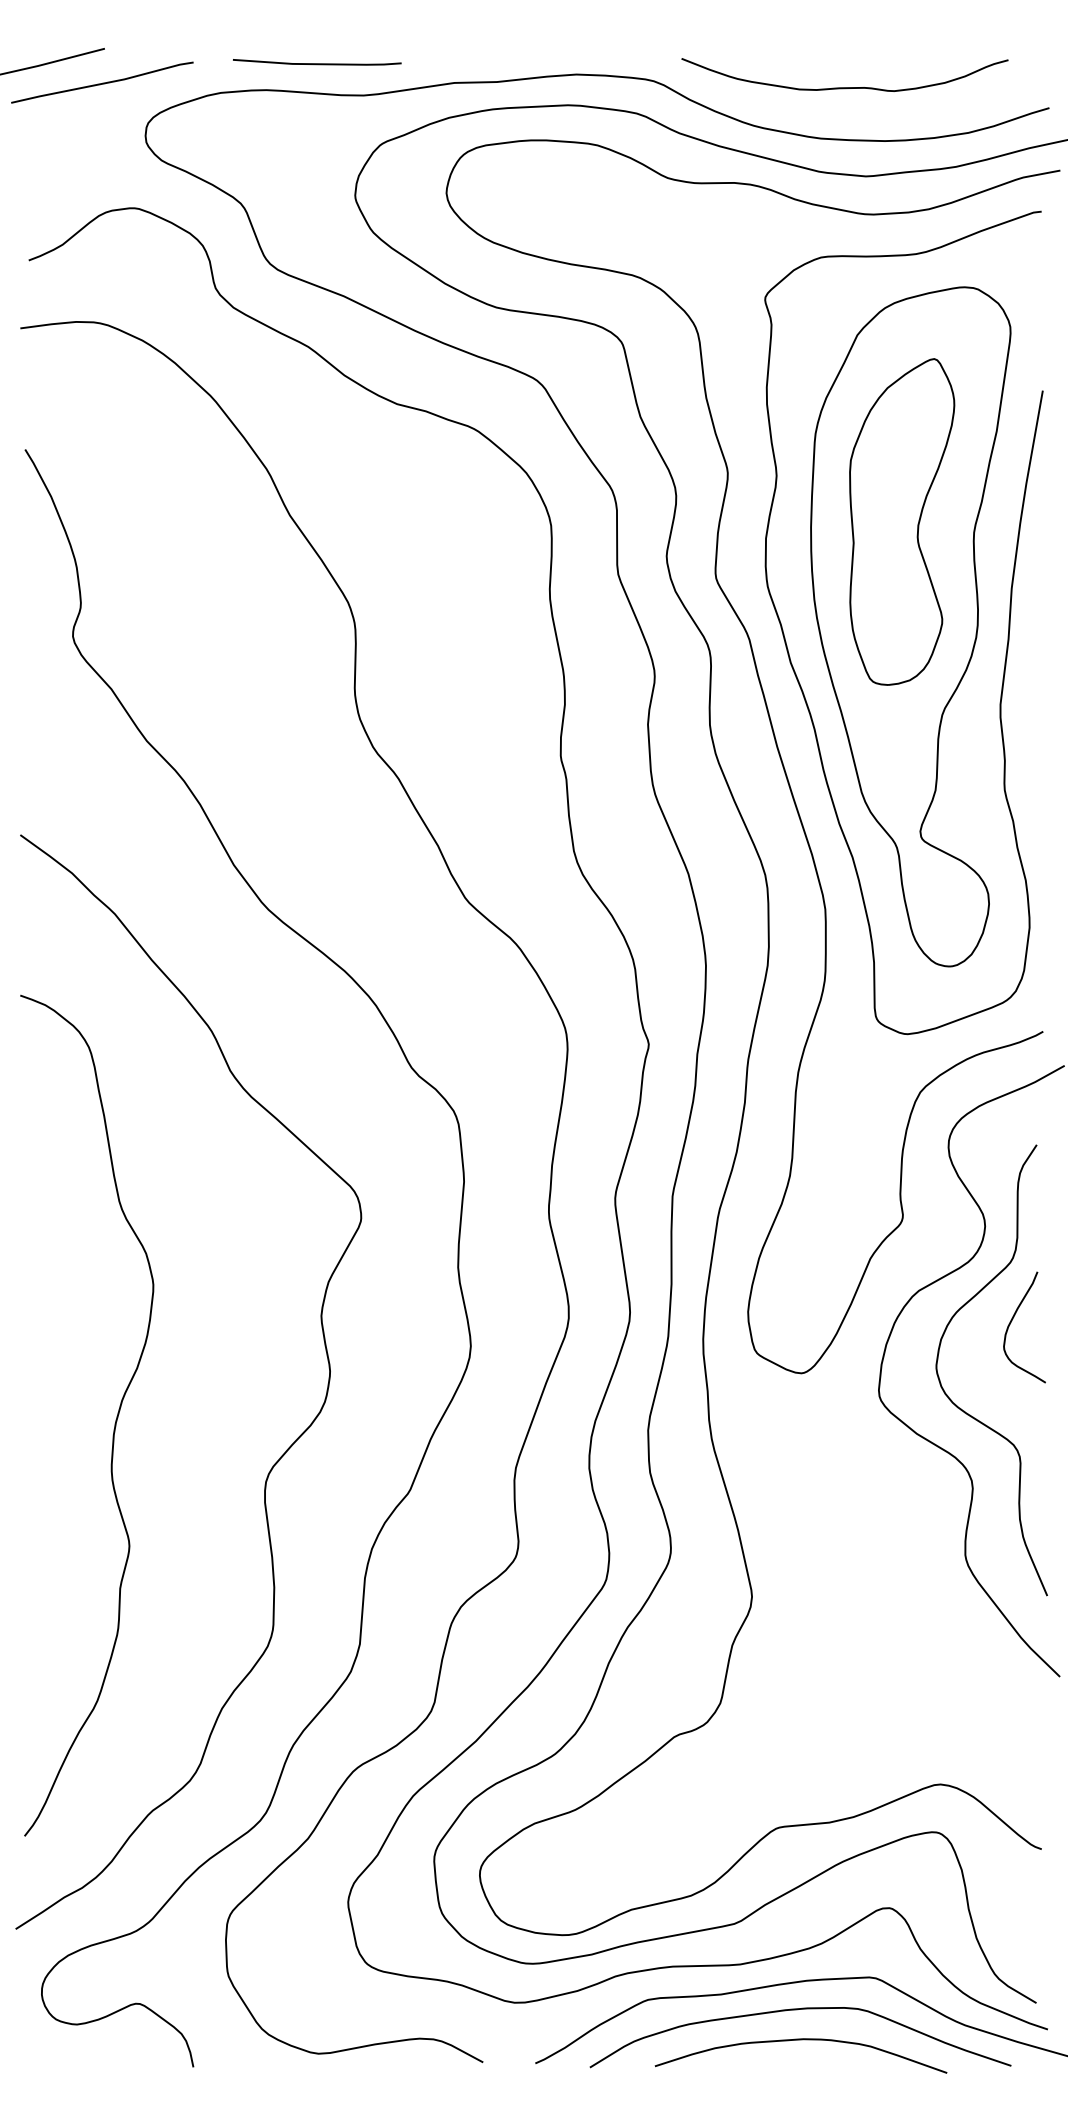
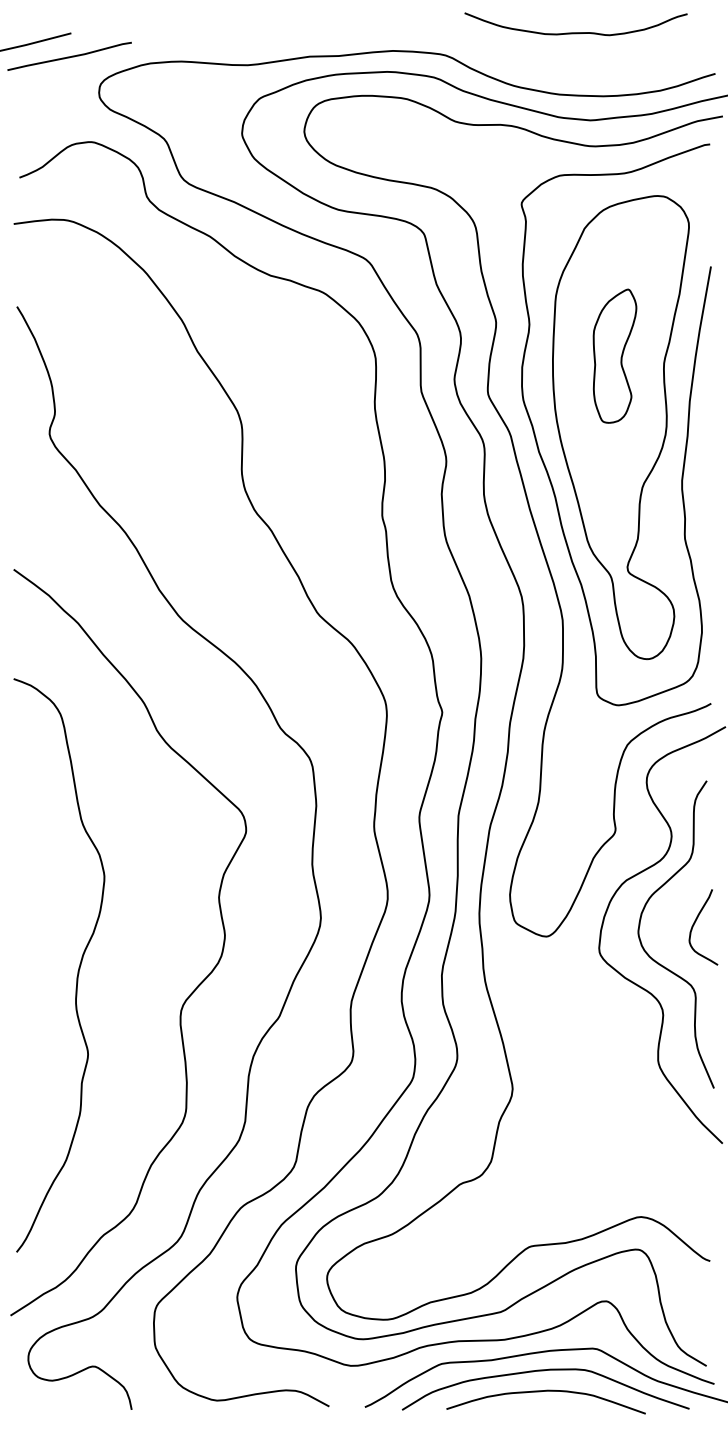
line: (316, 63) -> (215, 43), removed
curve: (844, 87) -> (575, 32), moved
part: (901, 522) -> (614, 356), size x0.6
curve: (1012, 1321) -> (695, 923), moved

